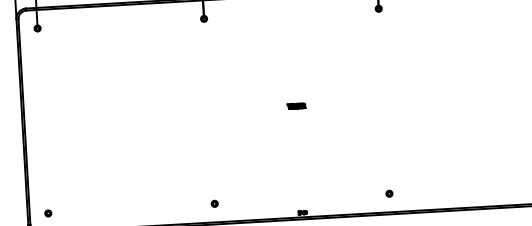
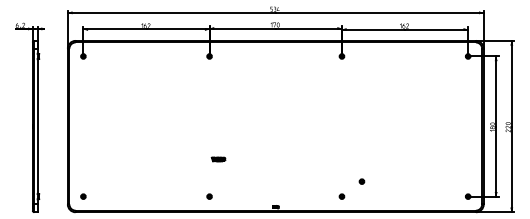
part: (296, 106) -> (218, 159), moved
part: (414, 172) -> (361, 181), added

